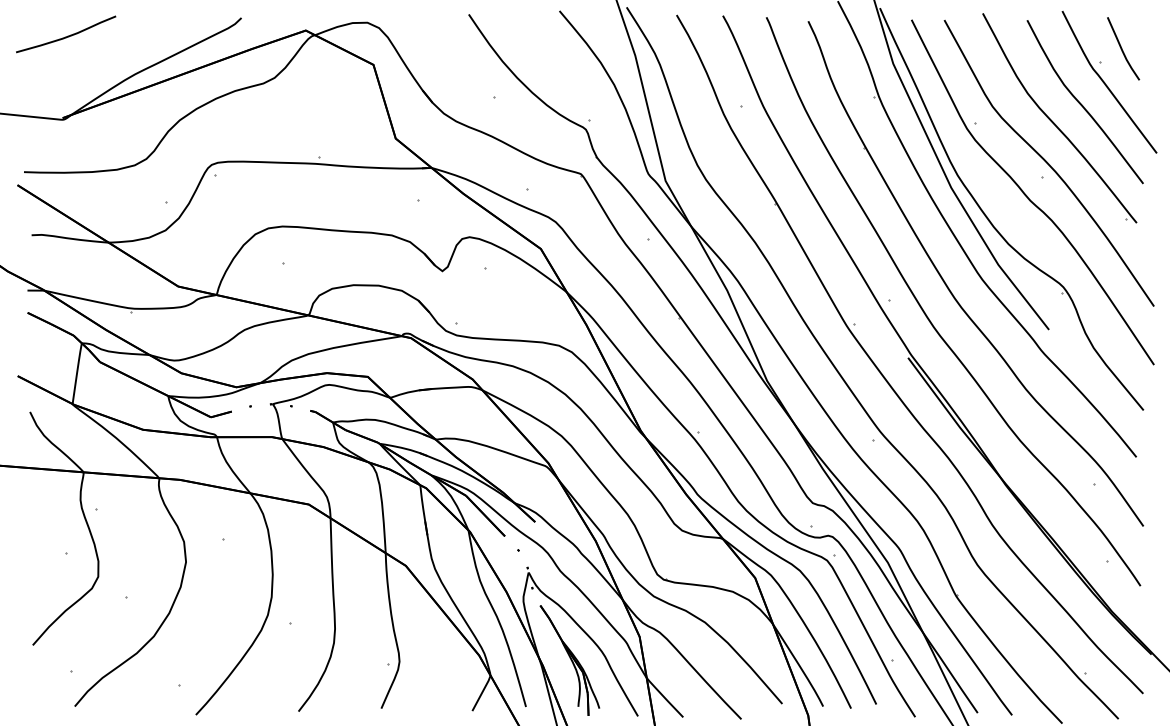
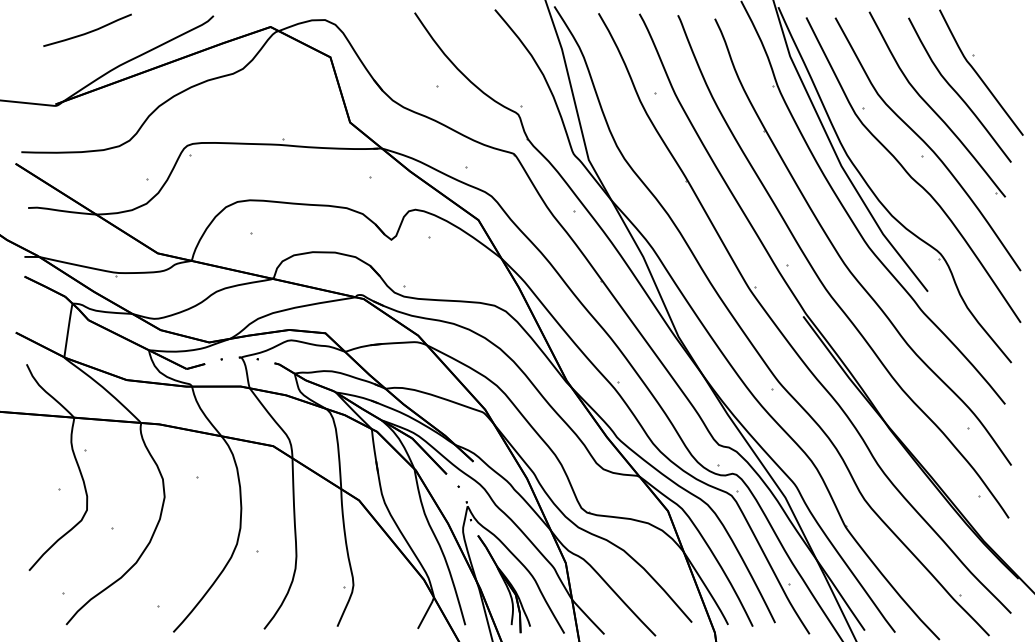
curve: (67, 35) -> (88, 31), moved
curve: (1123, 49) -> (993, 43), removed

